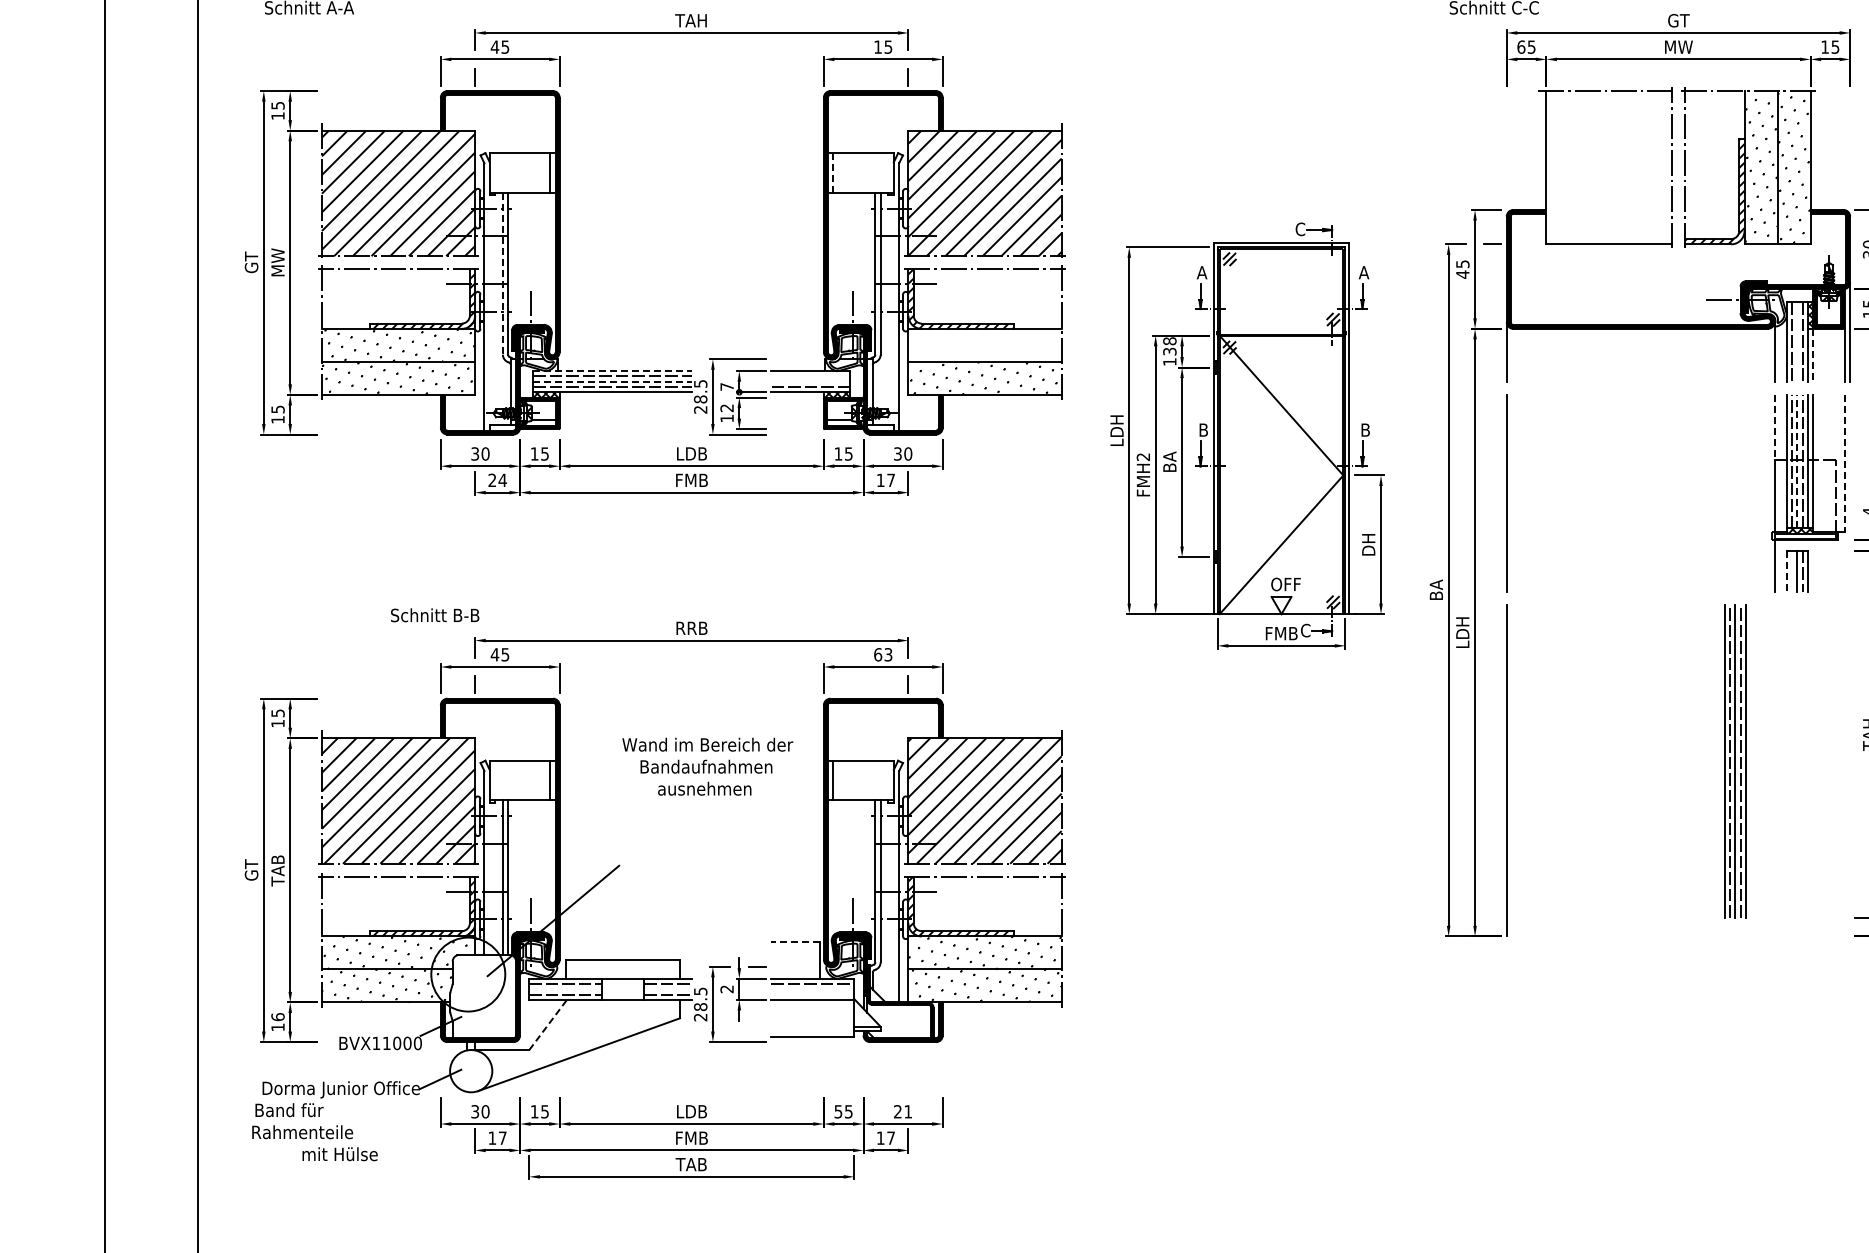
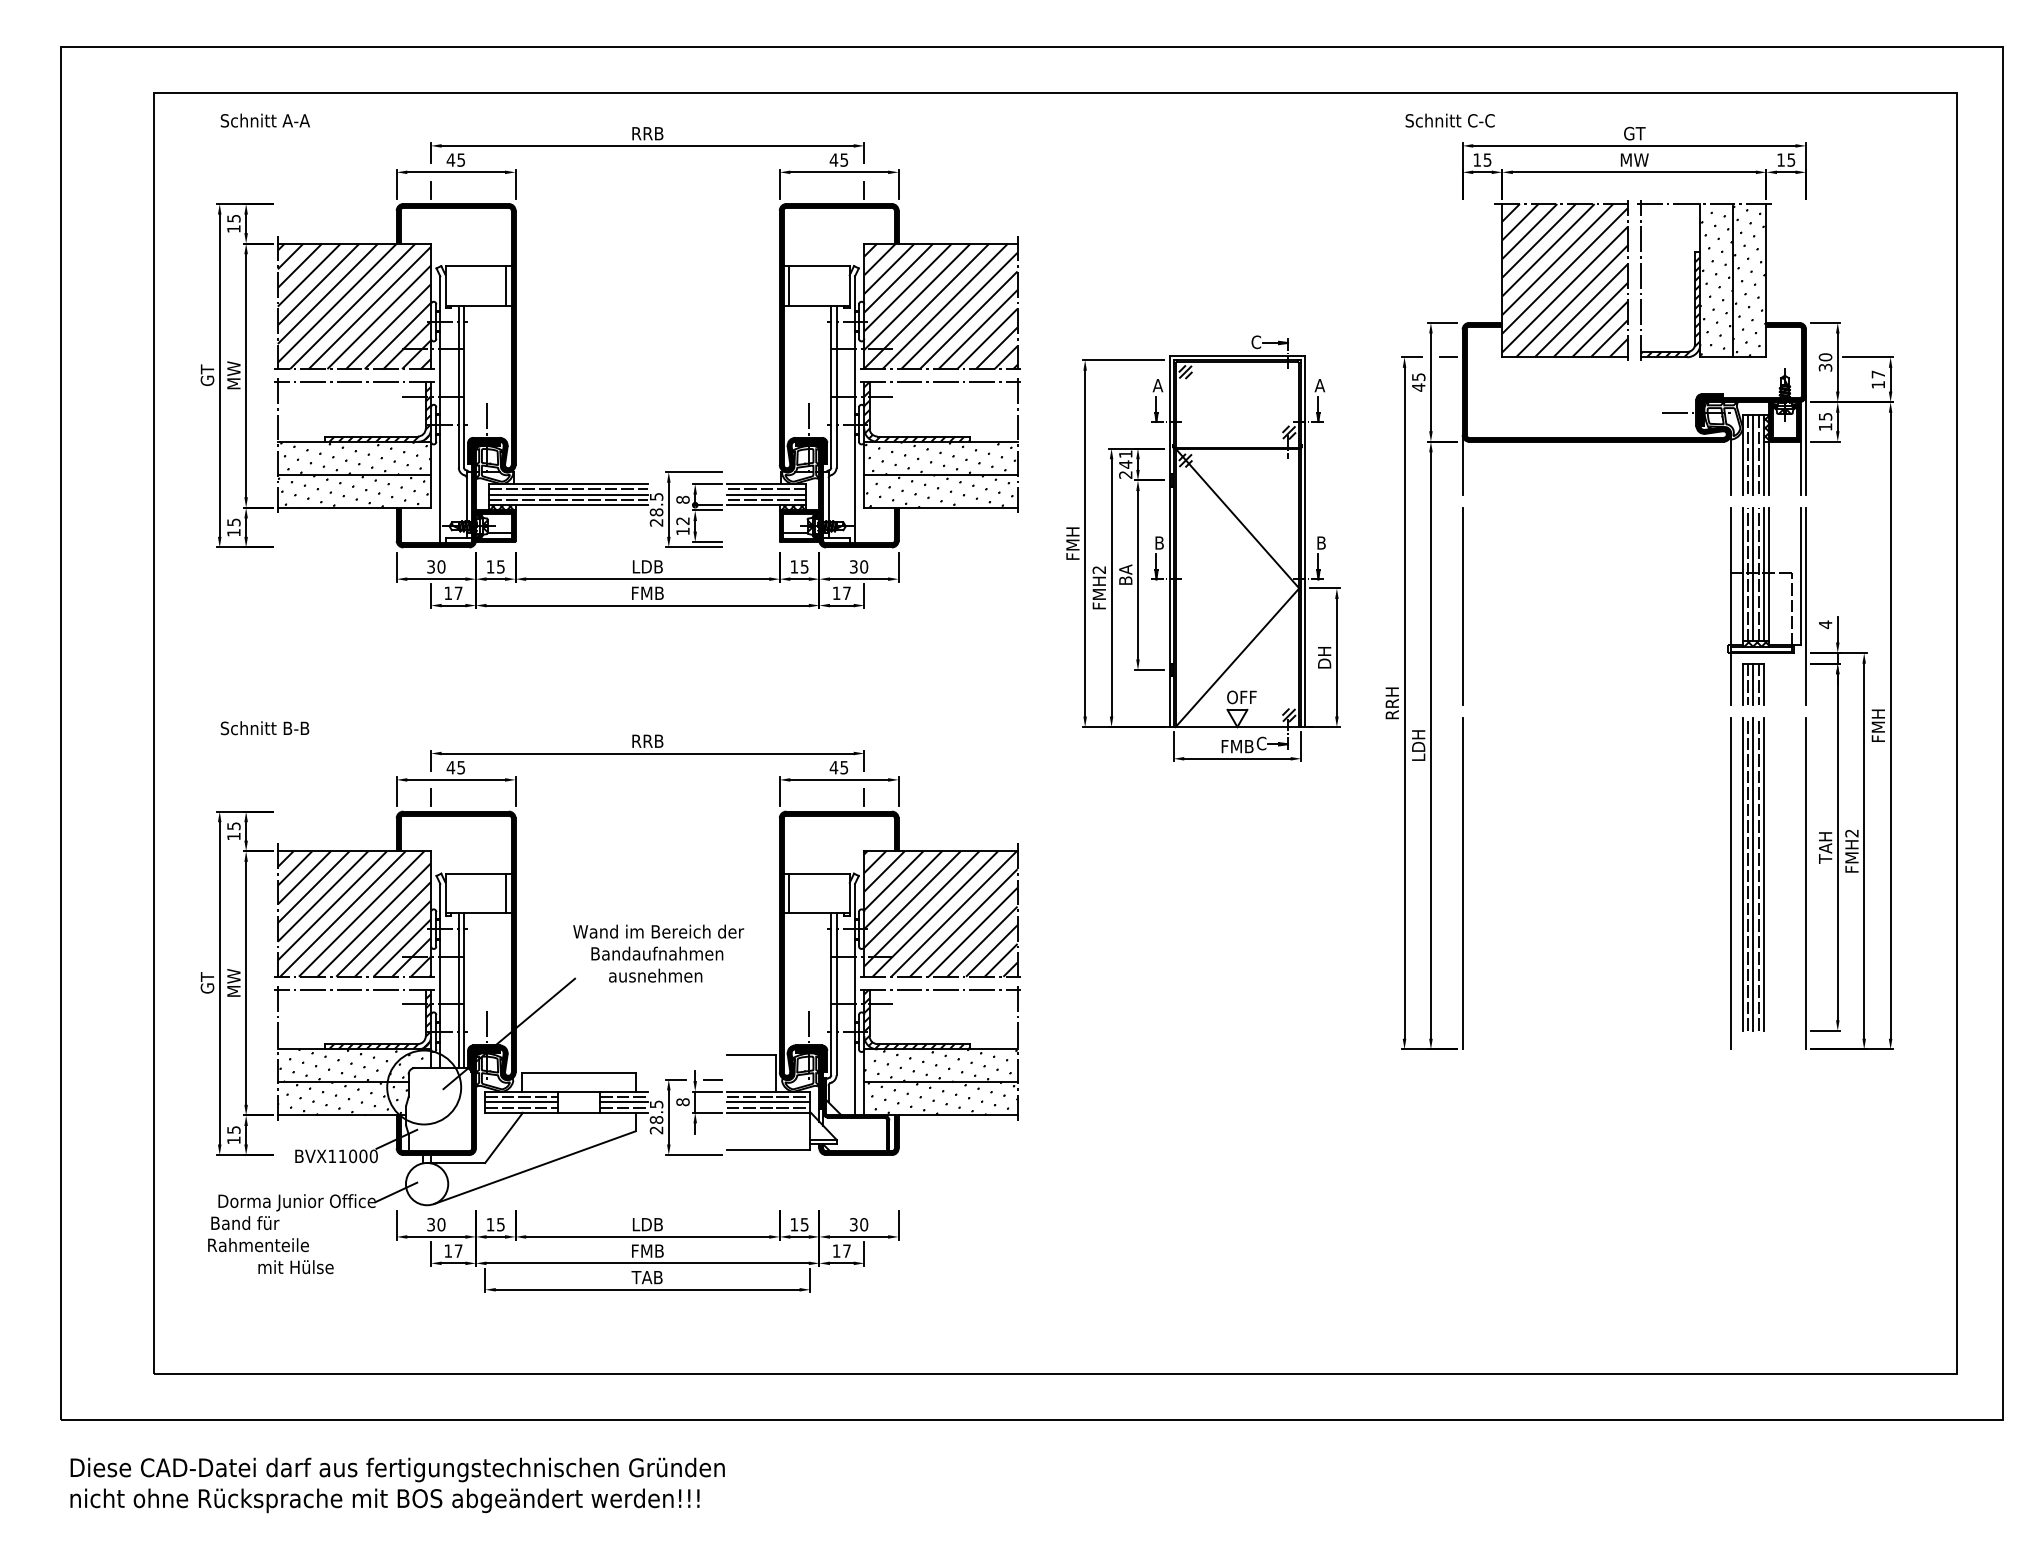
text: (691, 20) -> (647, 133), TAH -> RRB
text: (877, 46) -> (833, 159), 15 -> 45
text: (1521, 46) -> (1477, 159), 65 -> 15
hatch: (1608, 167) -> (1564, 280), added
line: (833, 172) -> (789, 285), dashed -> solid
line: (502, 273) -> (458, 386), dashed -> solid
line: (1797, 341) -> (1753, 454), added
hatch: (984, 344) -> (940, 457), added
text: (1169, 351) -> (1125, 464), 138 -> 241
line: (1813, 355) -> (1769, 468), dashed -> solid
line: (612, 371) -> (568, 484), dashed -> solid
line: (810, 376) -> (766, 489), added
line: (612, 381) -> (568, 494), dashed -> solid
line: (810, 381) -> (766, 494), added
text: (726, 386) -> (682, 499), 7 -> 8
line: (1774, 427) -> (1730, 540), dashed -> solid
text: (1116, 430) -> (1072, 543), LDH -> FMH
line: (1797, 461) -> (1753, 574), dashed -> solid
line: (1844, 463) -> (1800, 576), dashed -> solid
text: (497, 479) -> (453, 592), 24 -> 17
line: (1850, 492) -> (1806, 605), added
line: (1791, 570) -> (1747, 683), added
line: (1786, 571) -> (1742, 684), dashed -> solid
text: (1435, 590) -> (1391, 703), BA -> RRH
text: (434, 615) -> (264, 728), moved
text: (882, 654) -> (838, 767), 63 -> 45
part: (1735, 761) -> (1753, 874), moved
text: (707, 766) -> (658, 953), moved
line: (1774, 770) -> (1730, 883), added
line: (1850, 770) -> (1806, 883), added
text: (277, 870) -> (233, 983), TAB -> MW
line: (794, 941) -> (750, 1054), dashed -> solid
line: (565, 989) -> (521, 1102), added
line: (667, 989) -> (623, 1102), added
text: (726, 989) -> (682, 1102), 2 -> 8
line: (812, 989) -> (768, 1102), added
line: (812, 994) -> (768, 1107), added
text: (277, 1016) -> (233, 1129), 16 -> 15
line: (548, 1024) -> (504, 1137), dashed -> solid
text: (838, 1111) -> (794, 1224), 55 -> 15
text: (903, 1111) -> (859, 1224), 21 -> 30

